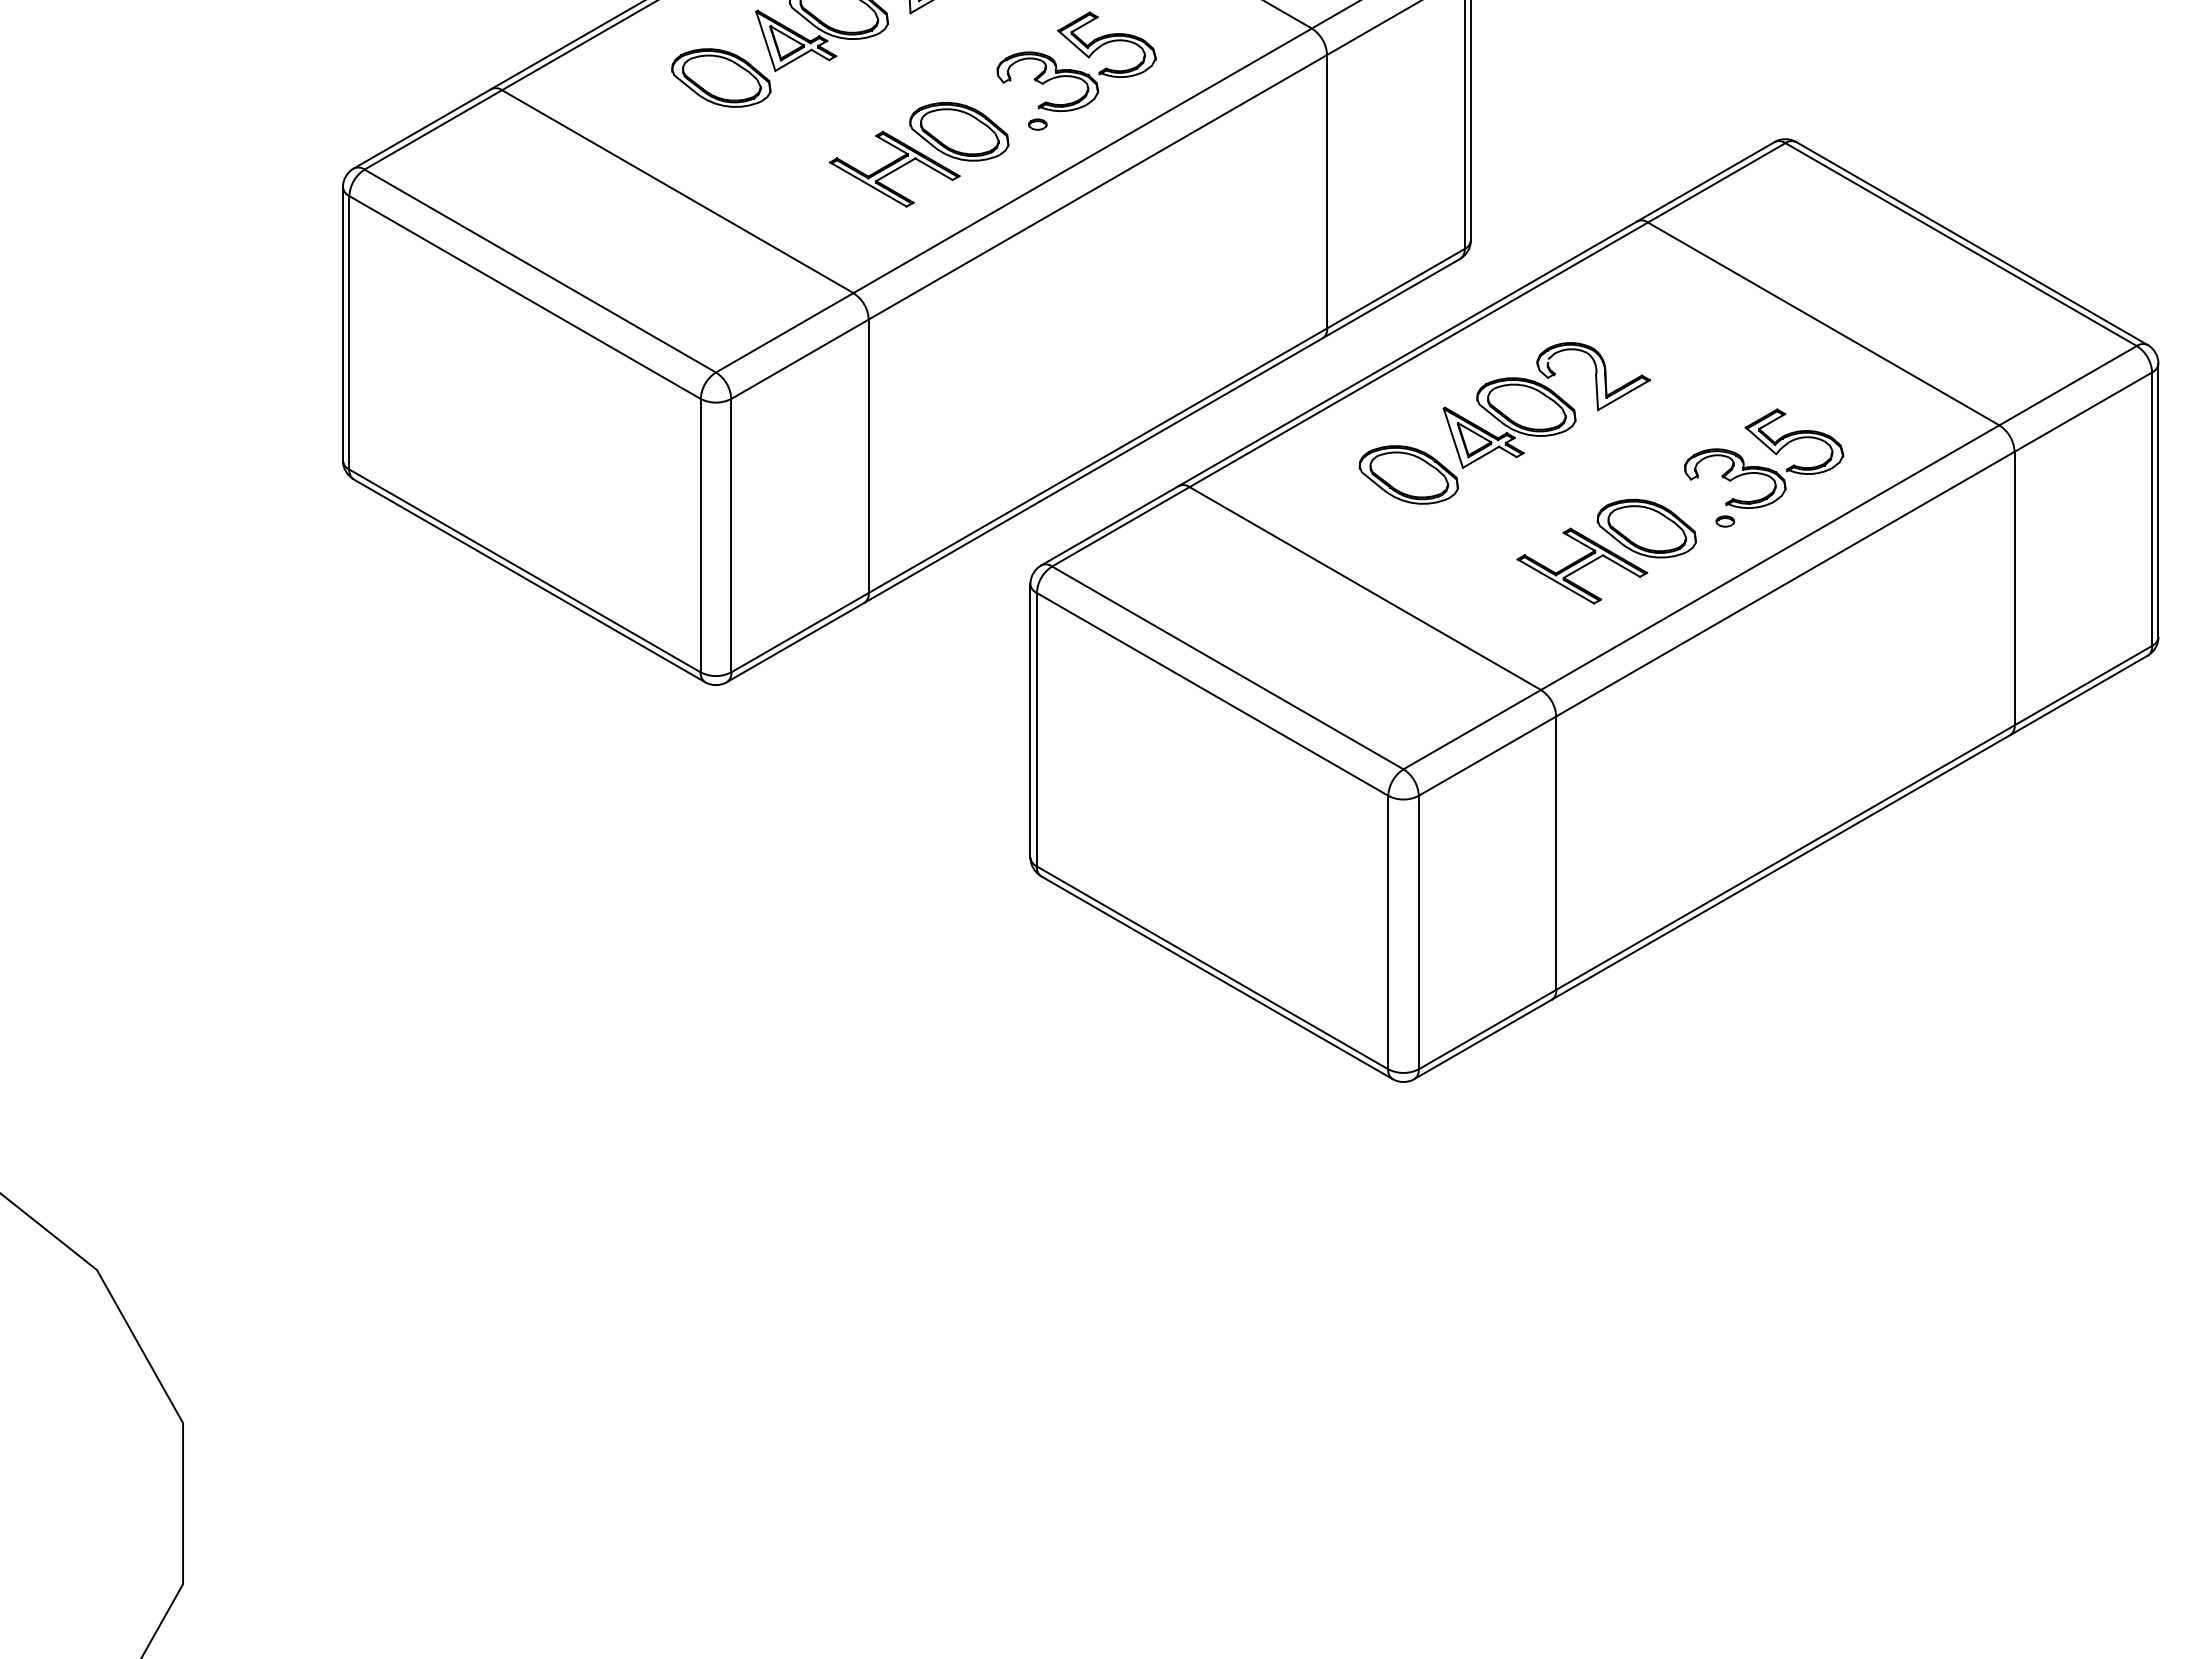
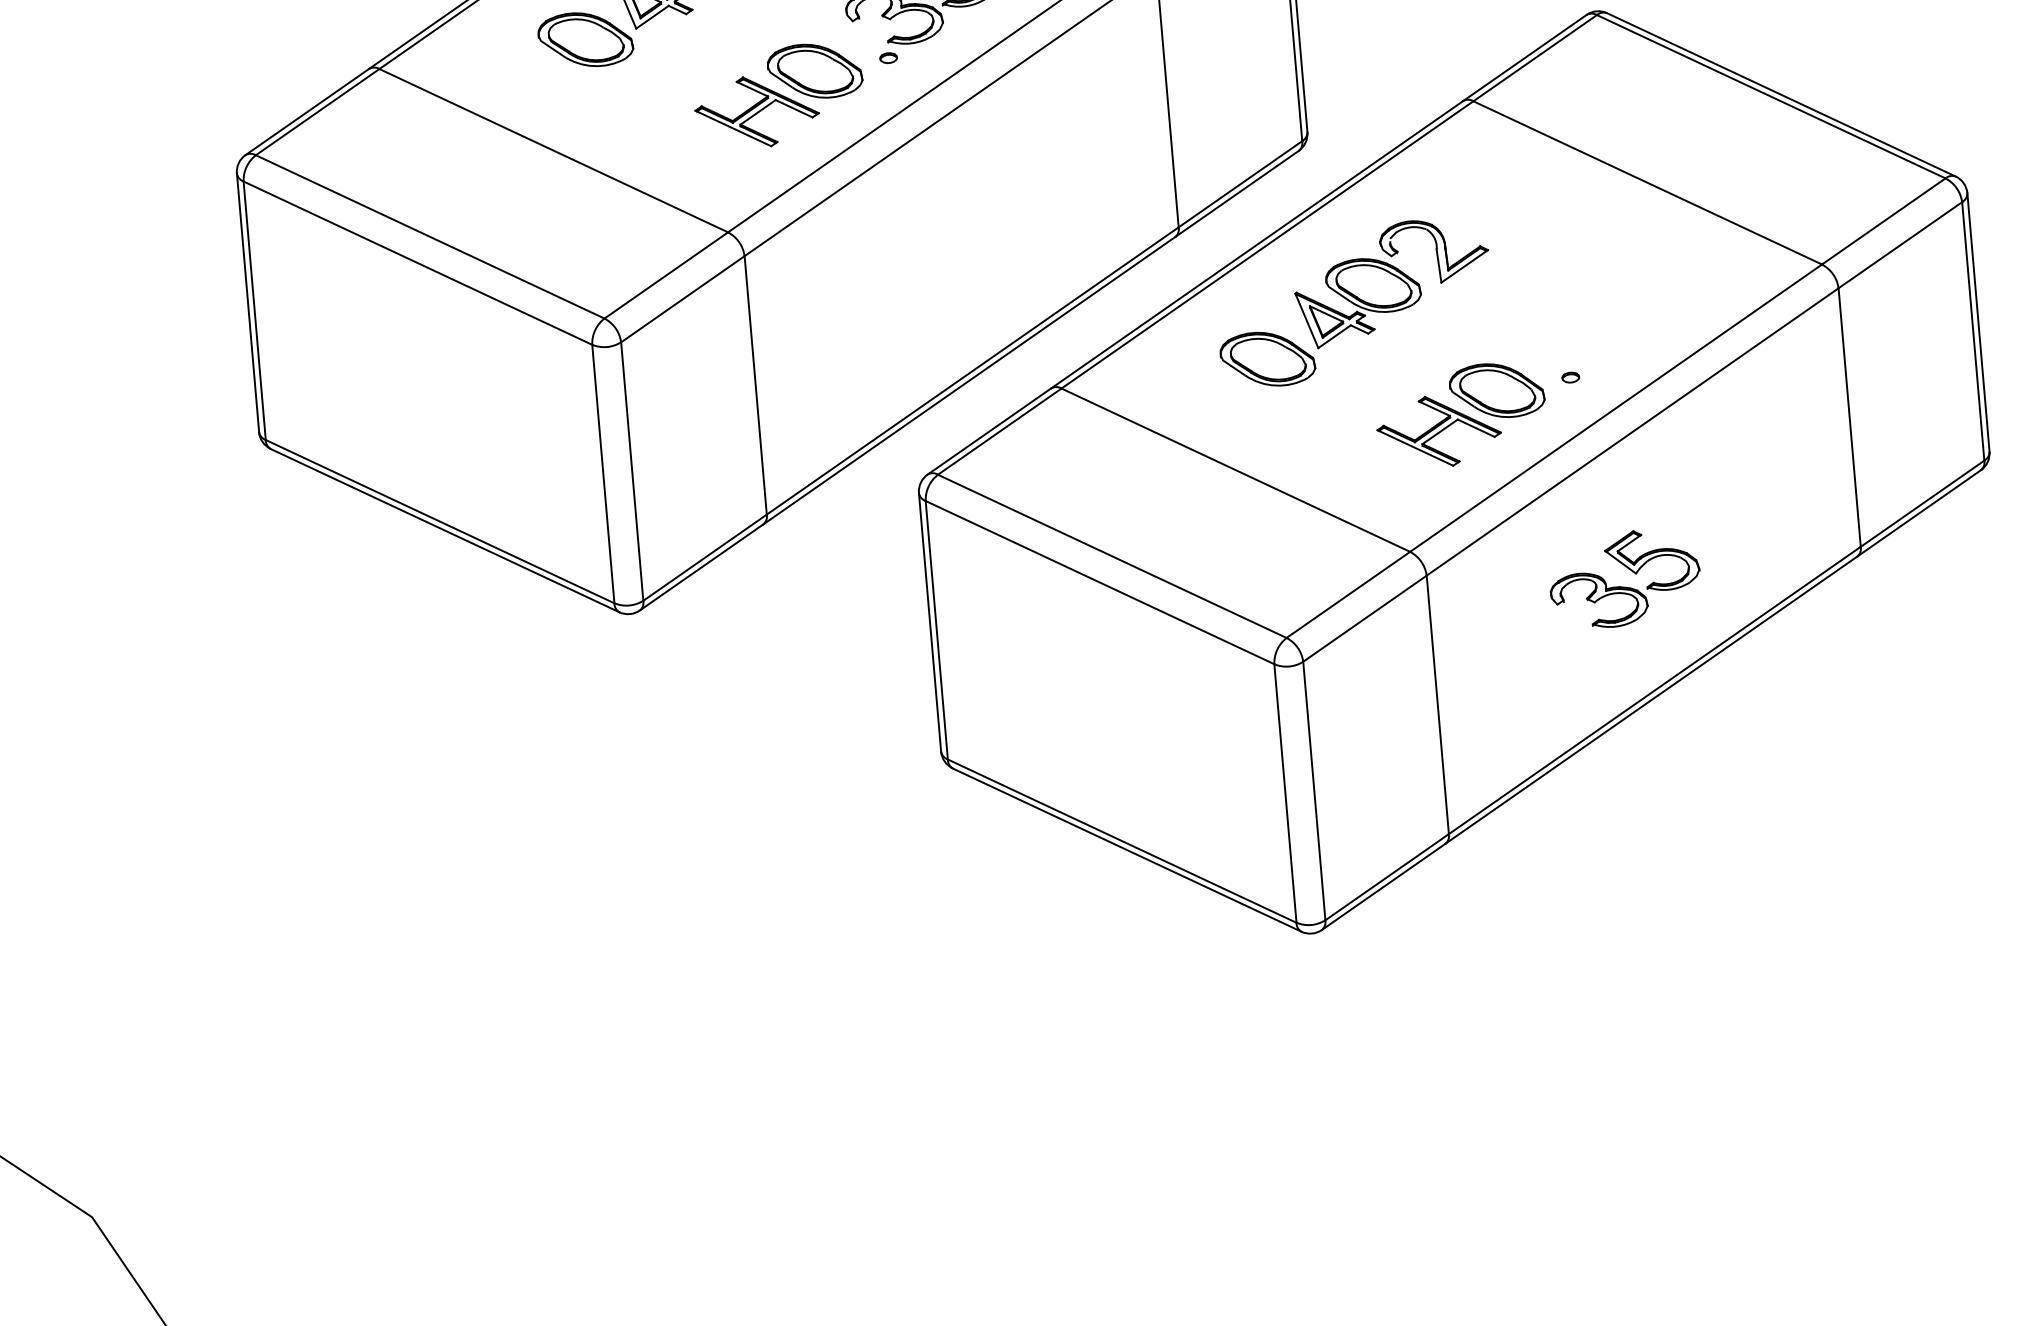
part: (1761, 466) -> (1623, 586), moved

